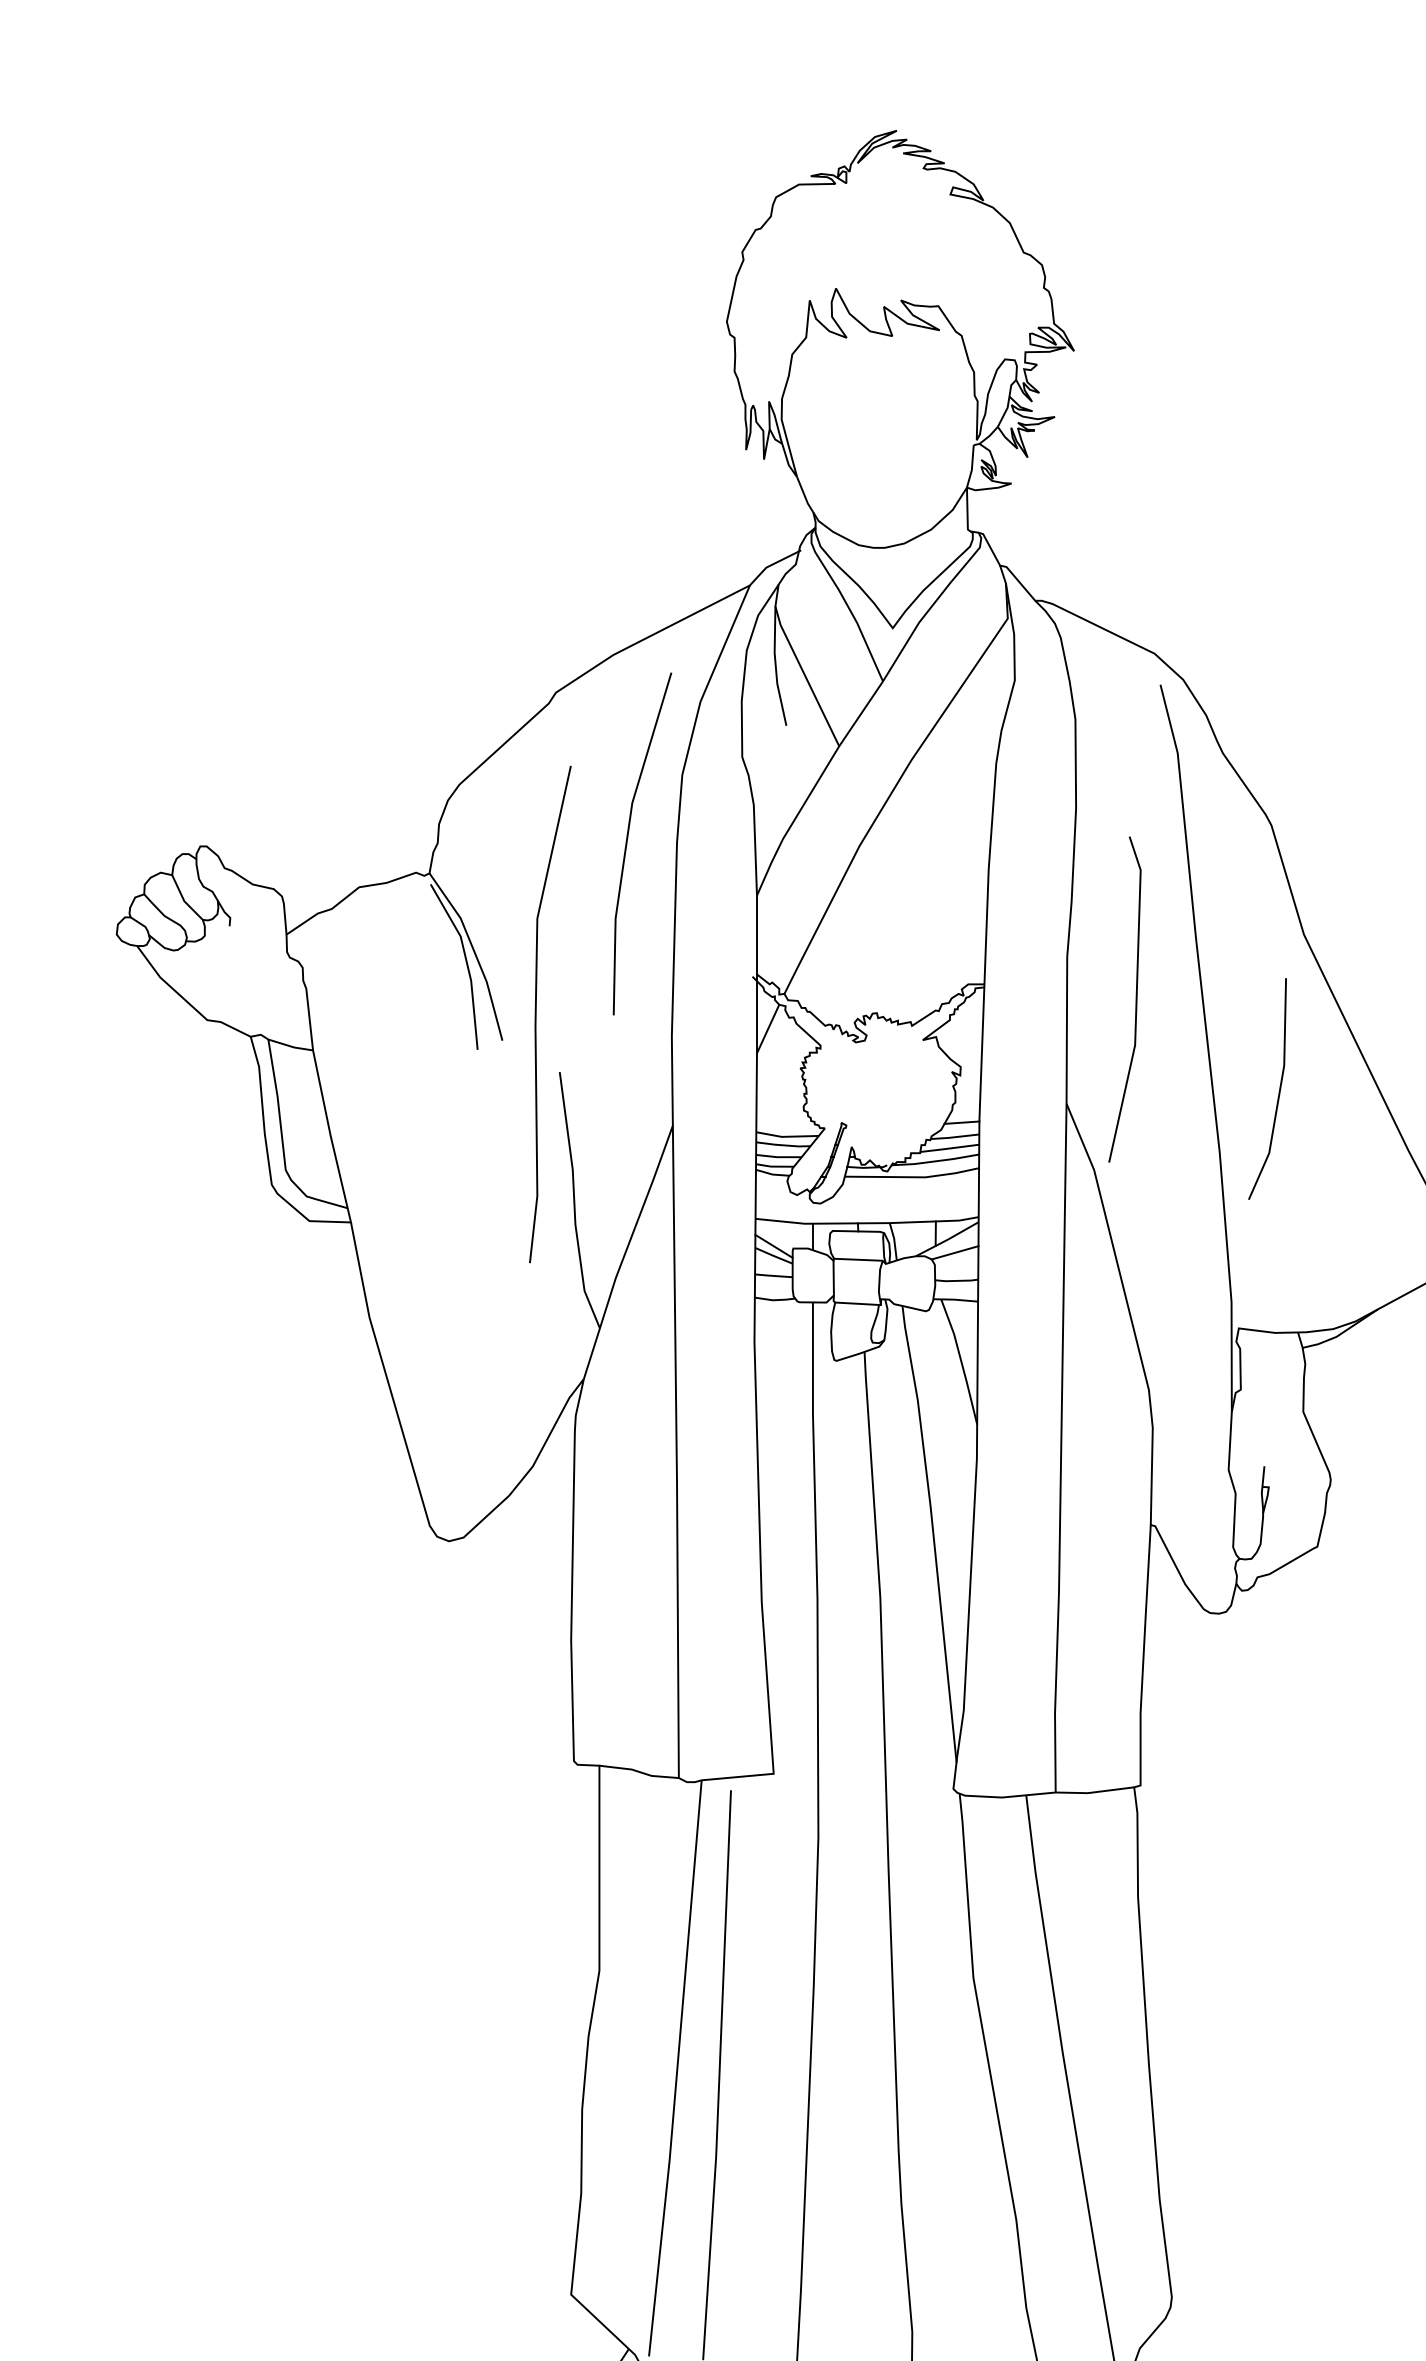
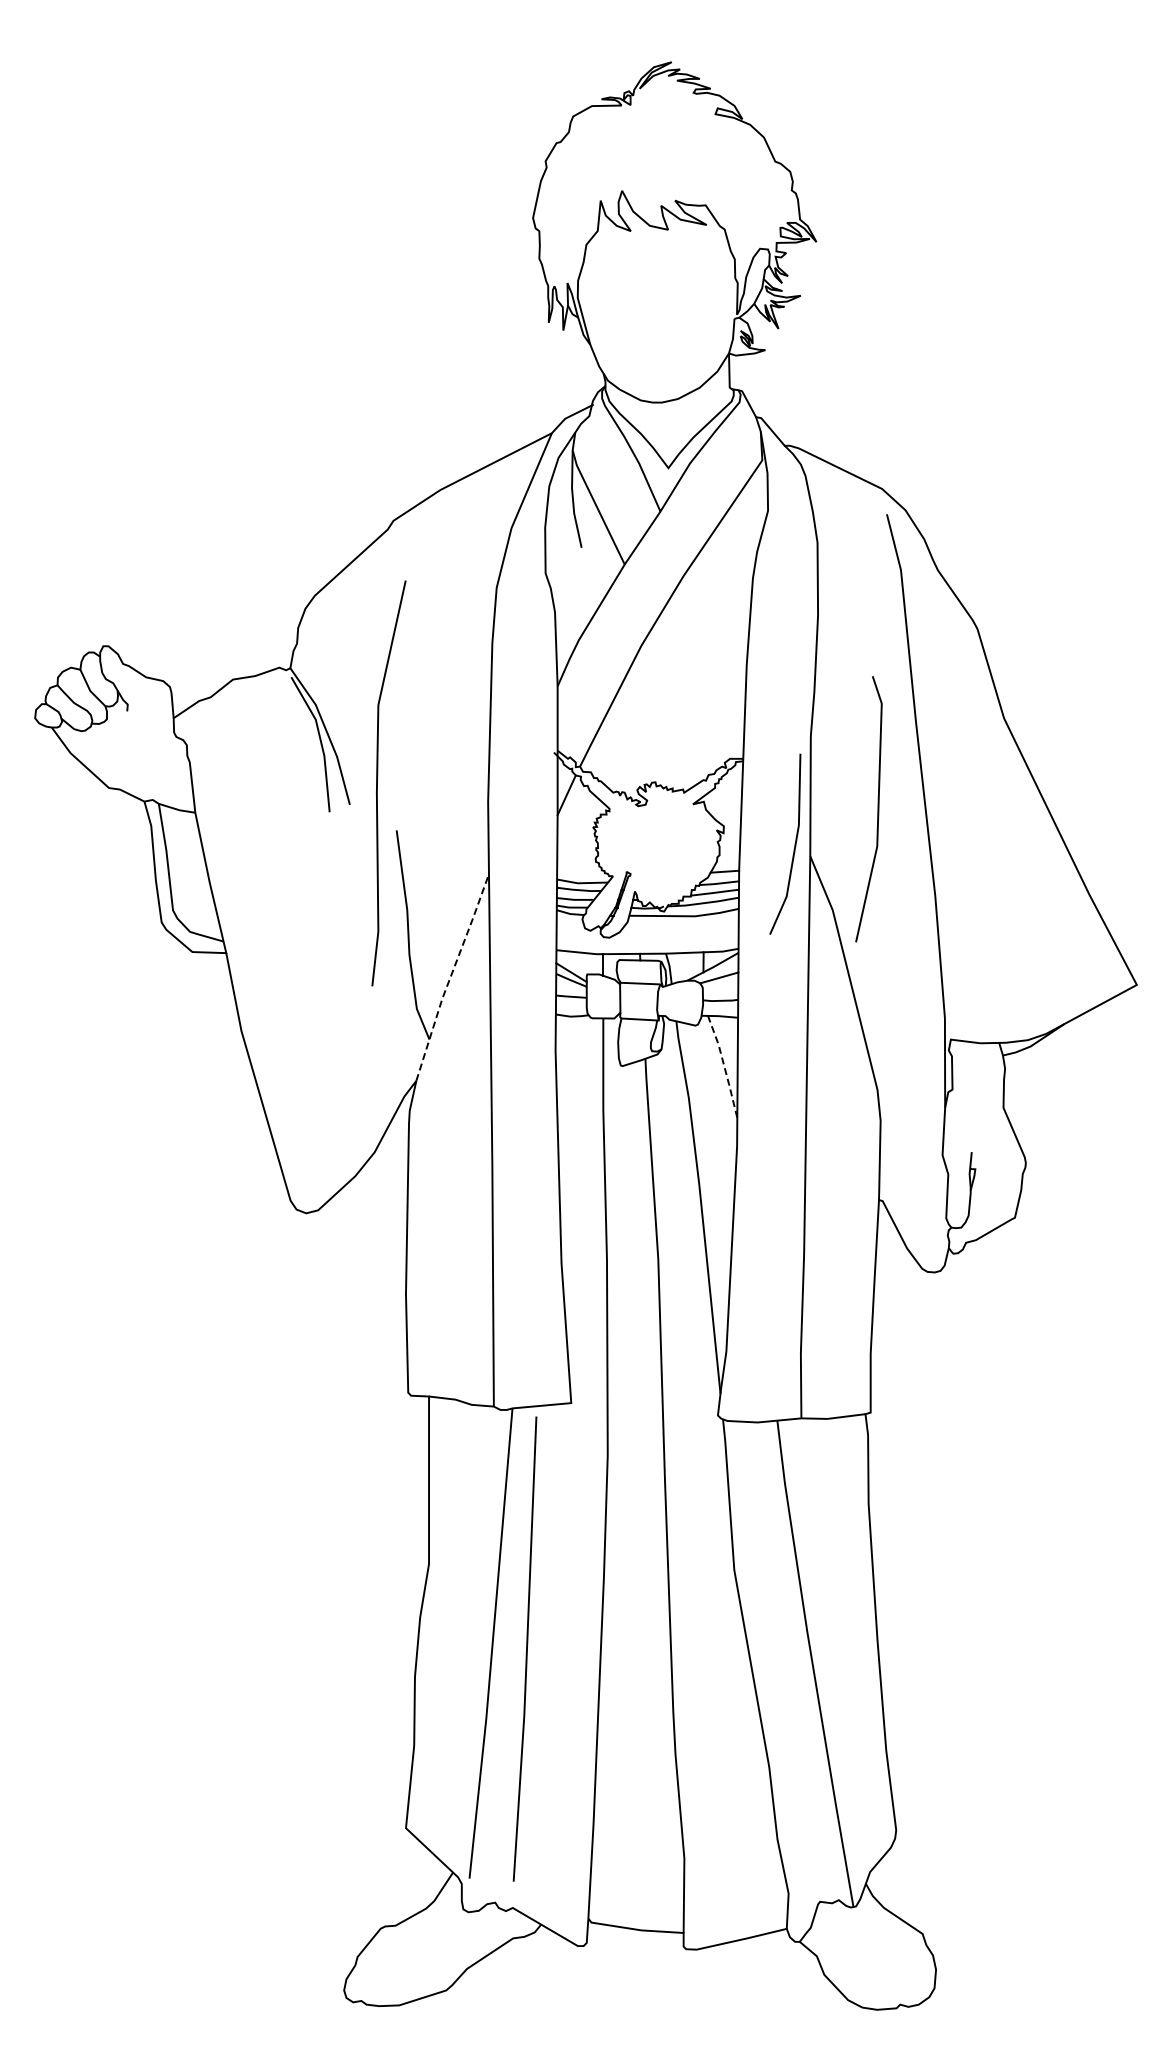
line: (628, 843) -> (452, 643), removed
line: (1135, 999) -> (877, 809), moved
line: (1278, 1088) -> (794, 843), moved
line: (625, 1251) -> (450, 976), solid -> dashed
line: (961, 1361) -> (724, 1066), solid -> dashed

